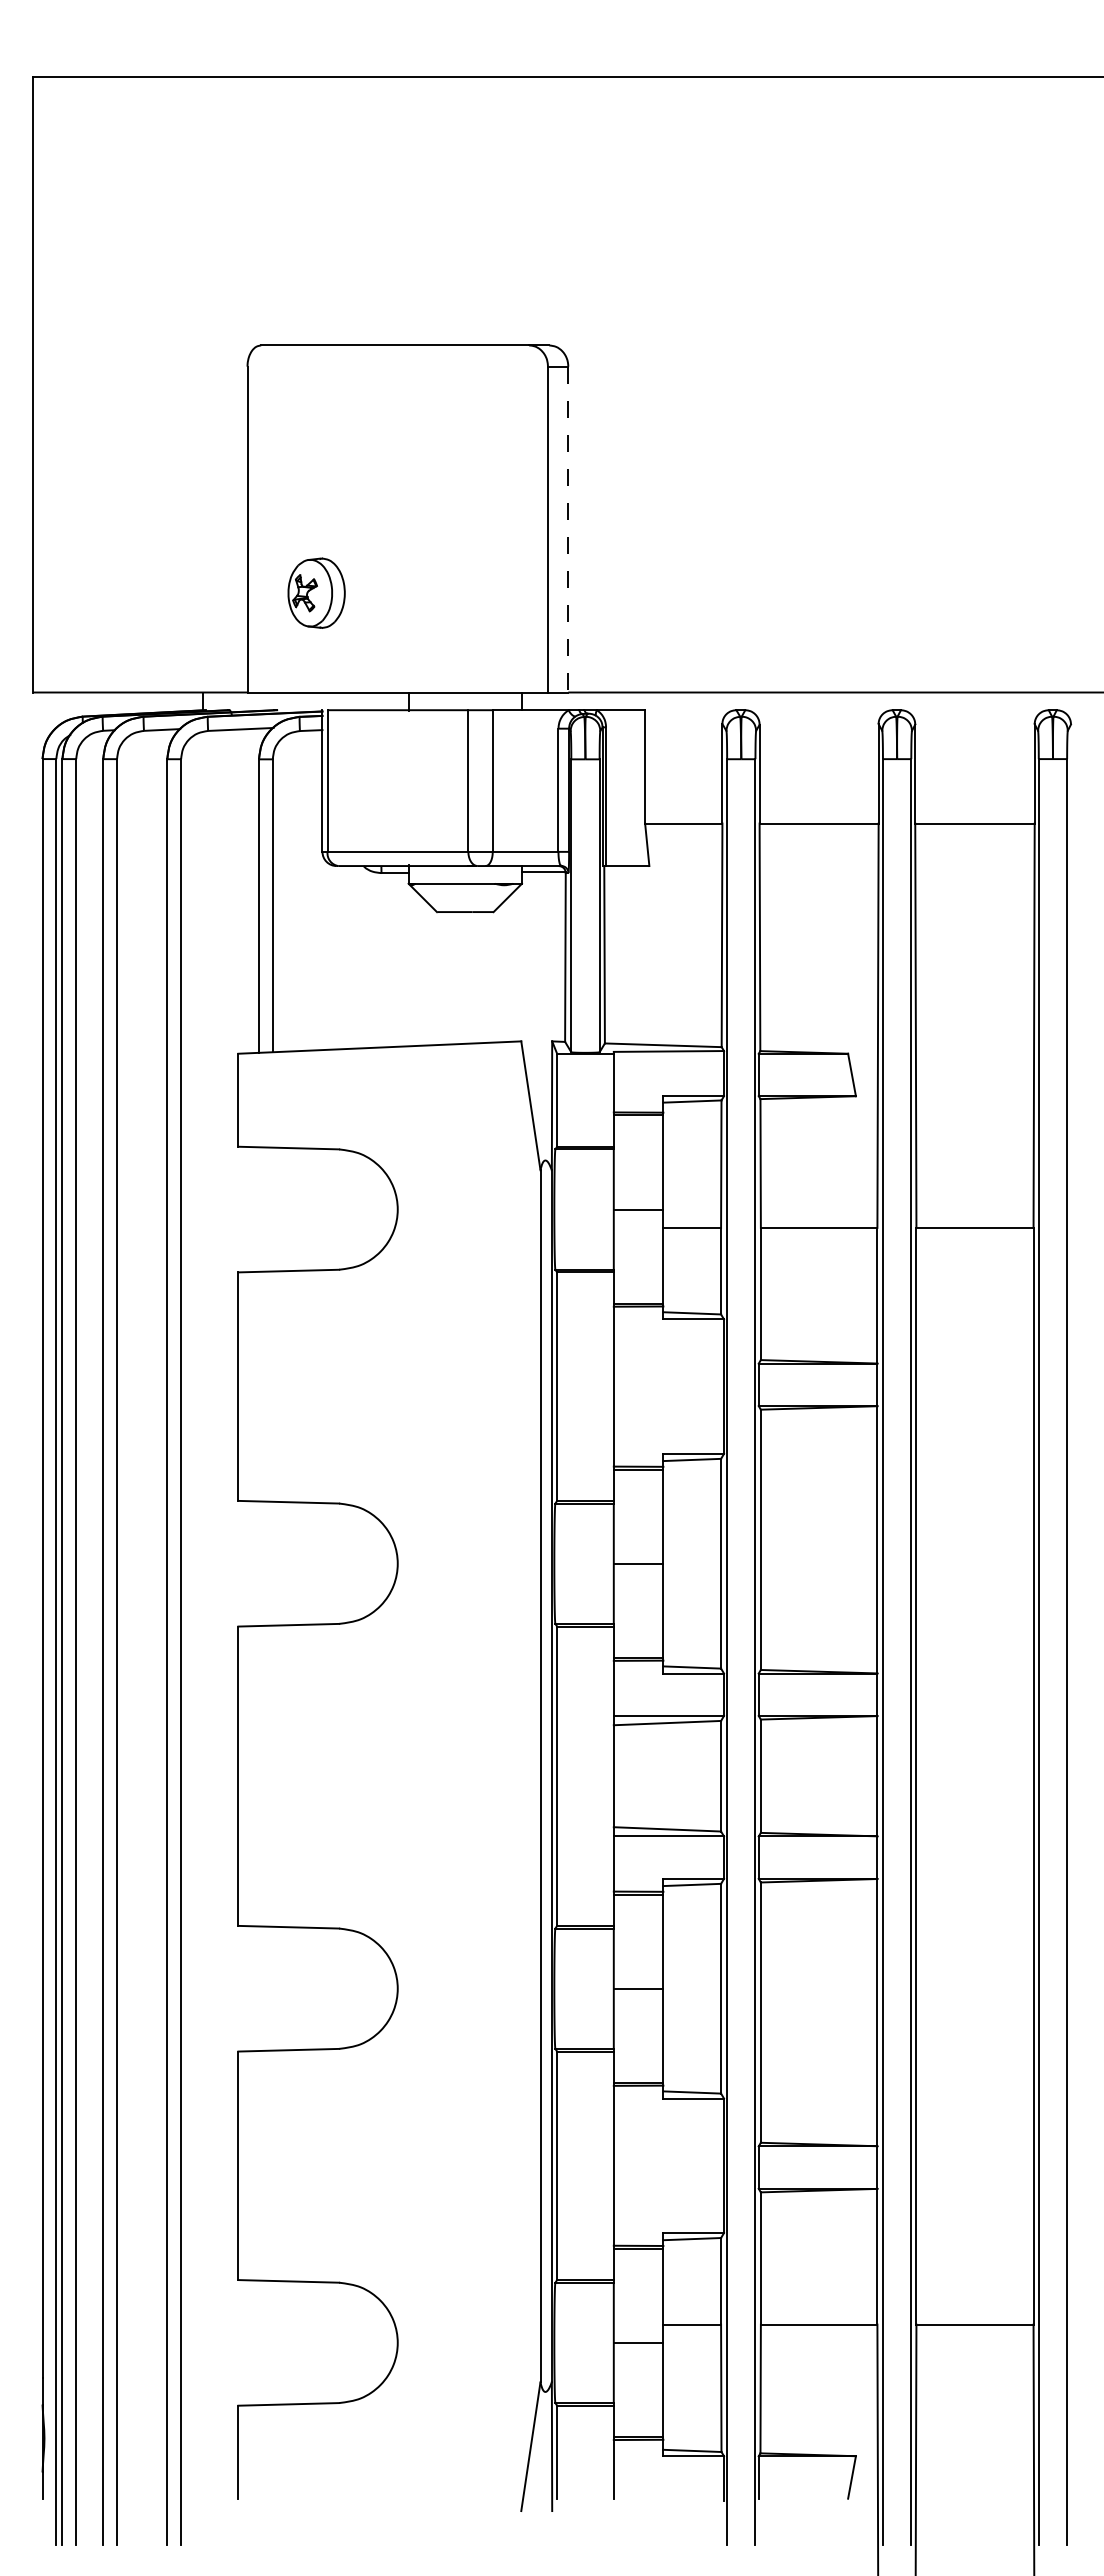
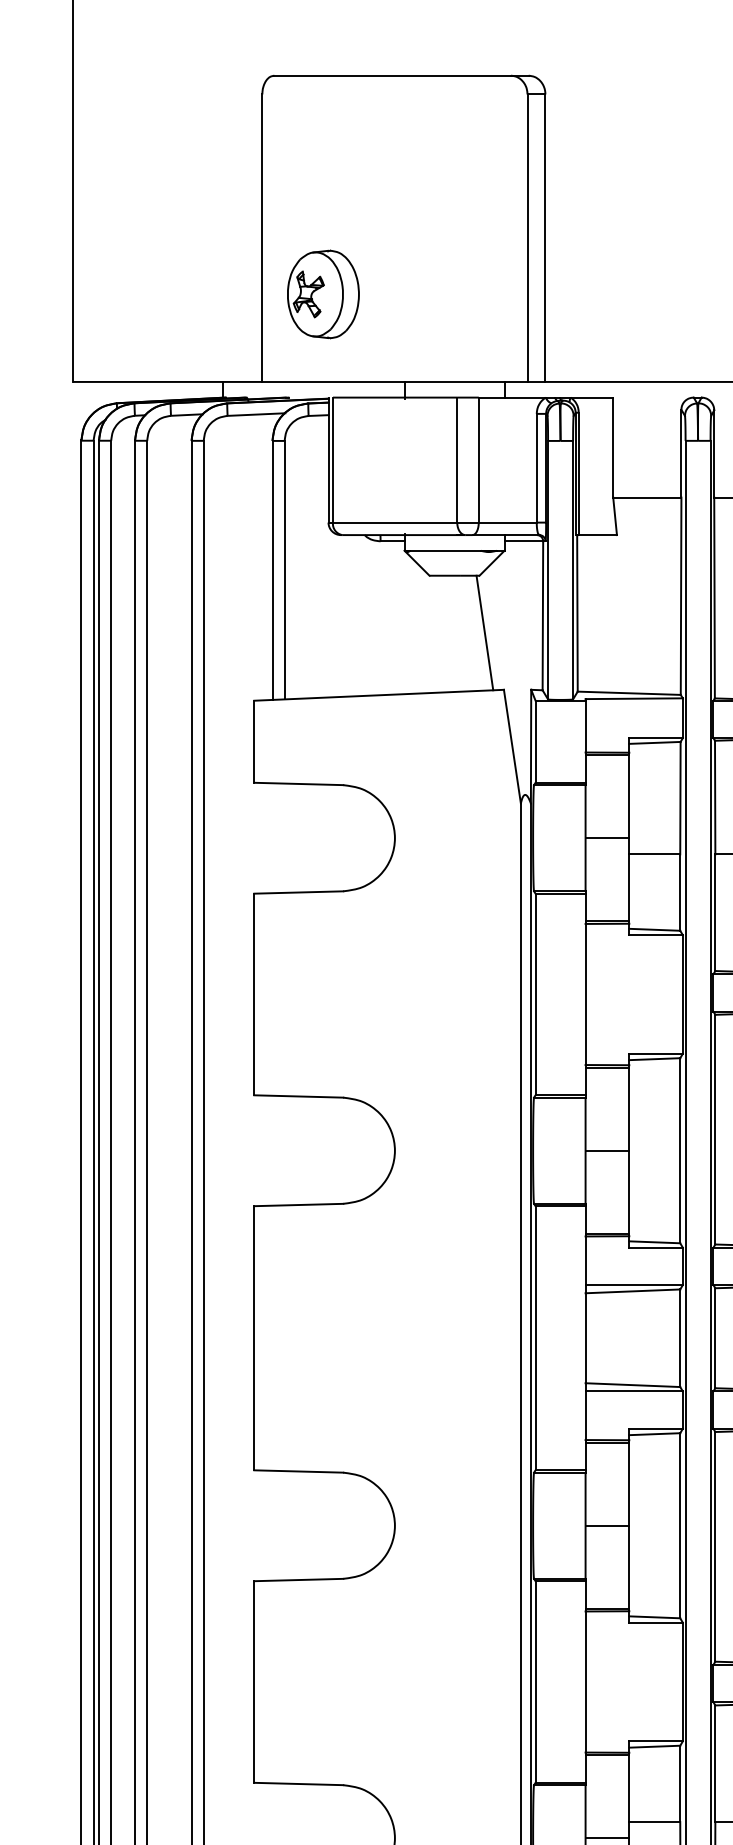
line: (568, 529) -> (545, 238), dashed -> solid
part: (316, 592) -> (323, 293), size x1.43
line: (499, 976) -> (484, 632), added

